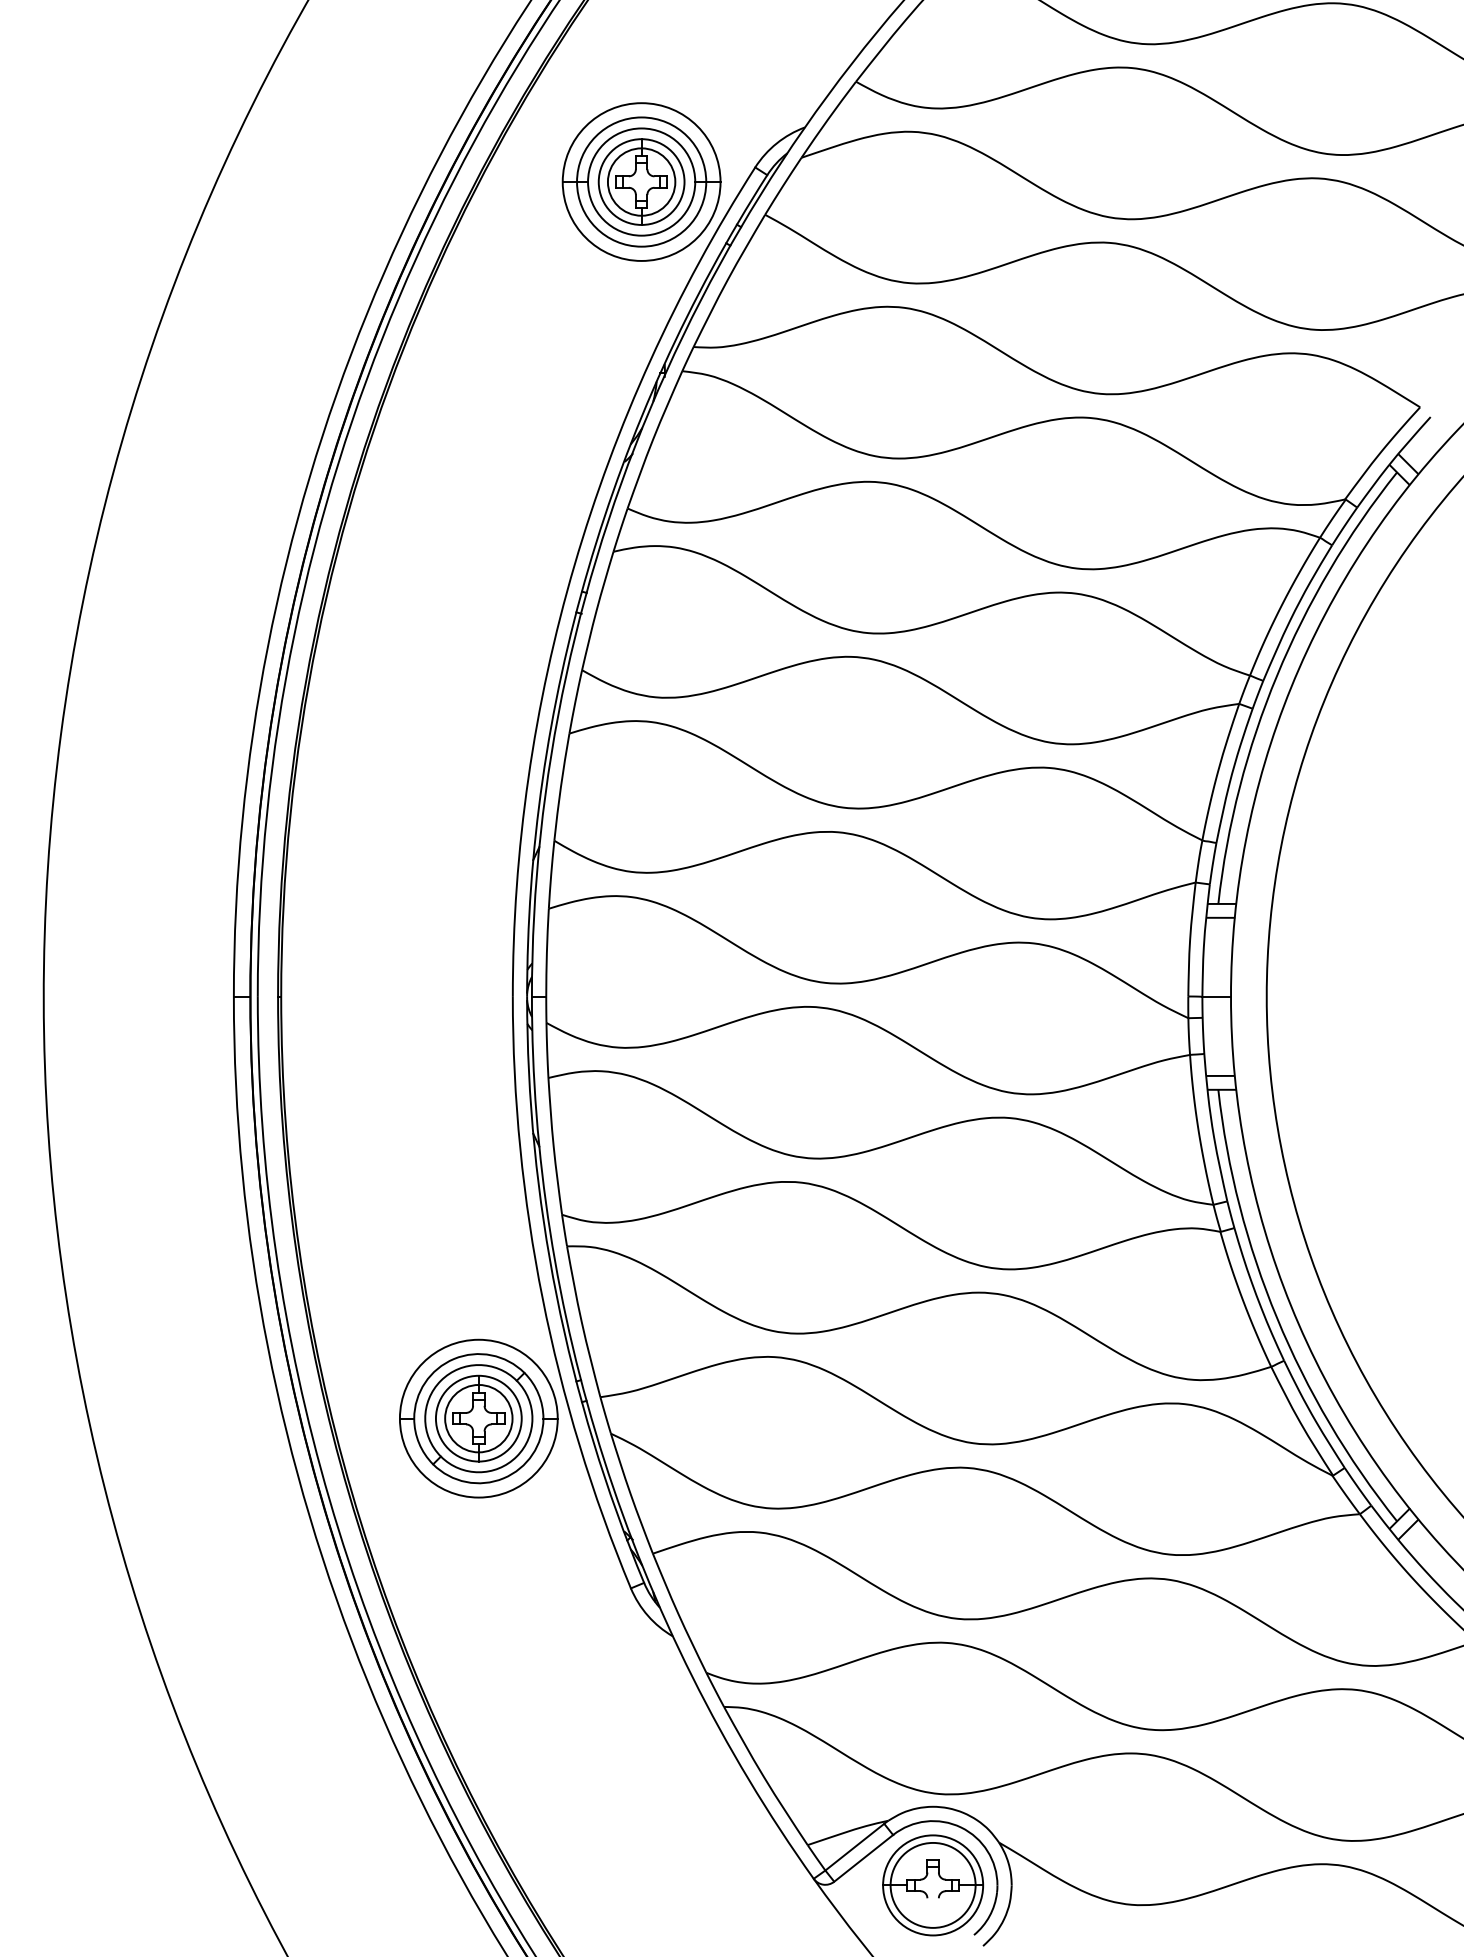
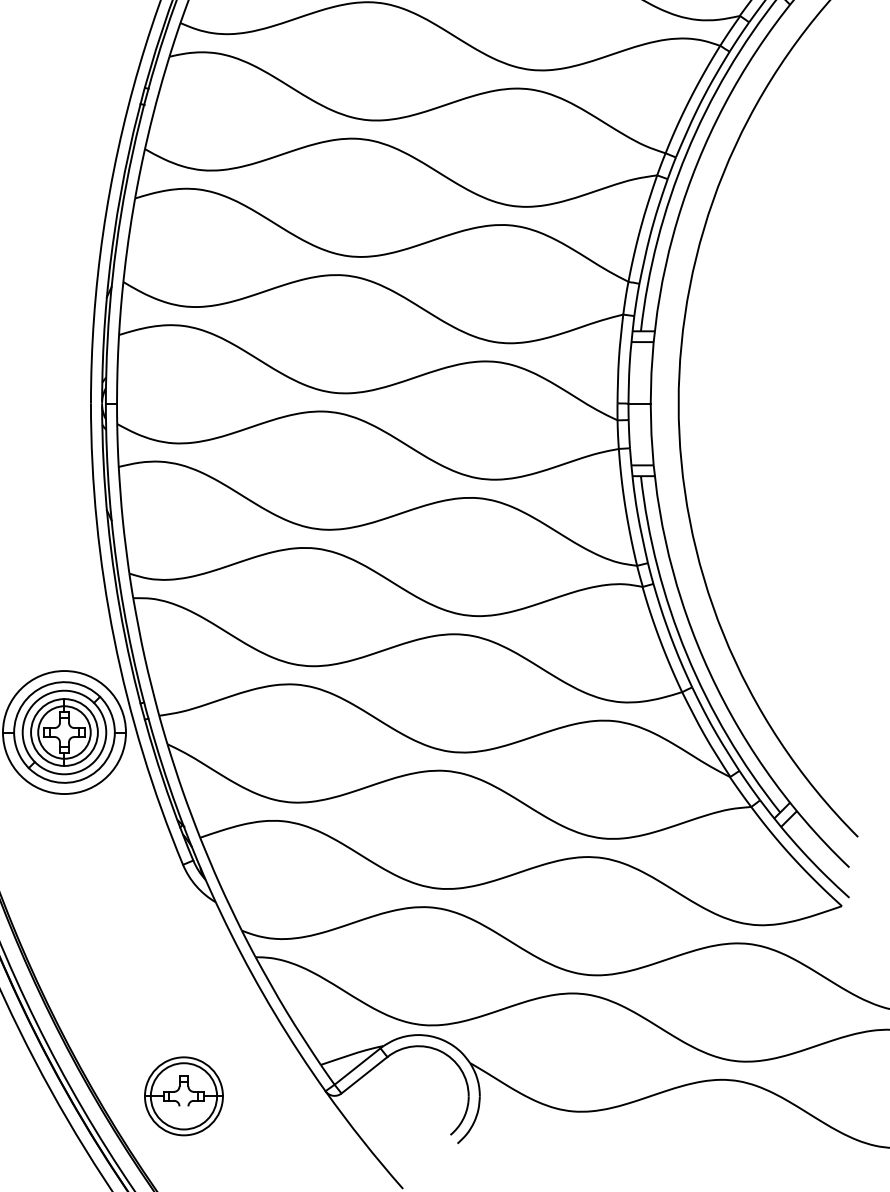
part: (933, 1885) -> (184, 1096), moved

